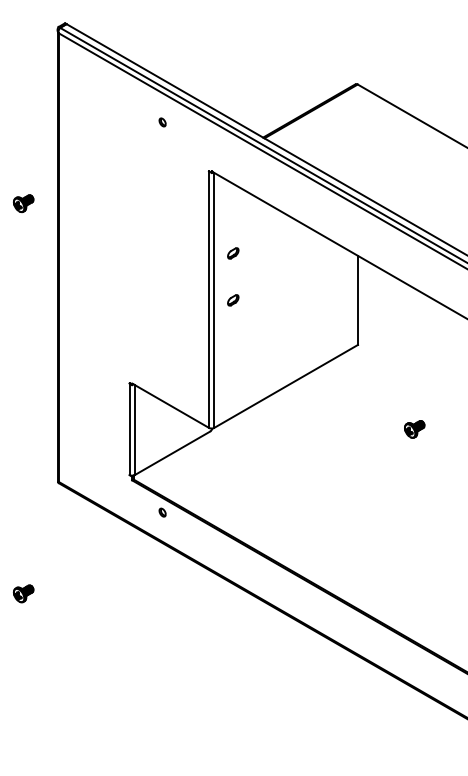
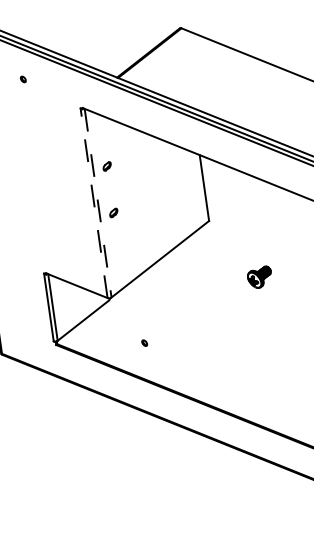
part: (162, 122) -> (23, 79), moved
line: (208, 299) -> (93, 203), solid -> dashed
line: (214, 300) -> (98, 203), solid -> dashed
part: (233, 300) -> (113, 213), moved
part: (414, 429) -> (259, 277), size x1.6
part: (162, 512) -> (144, 343), moved

